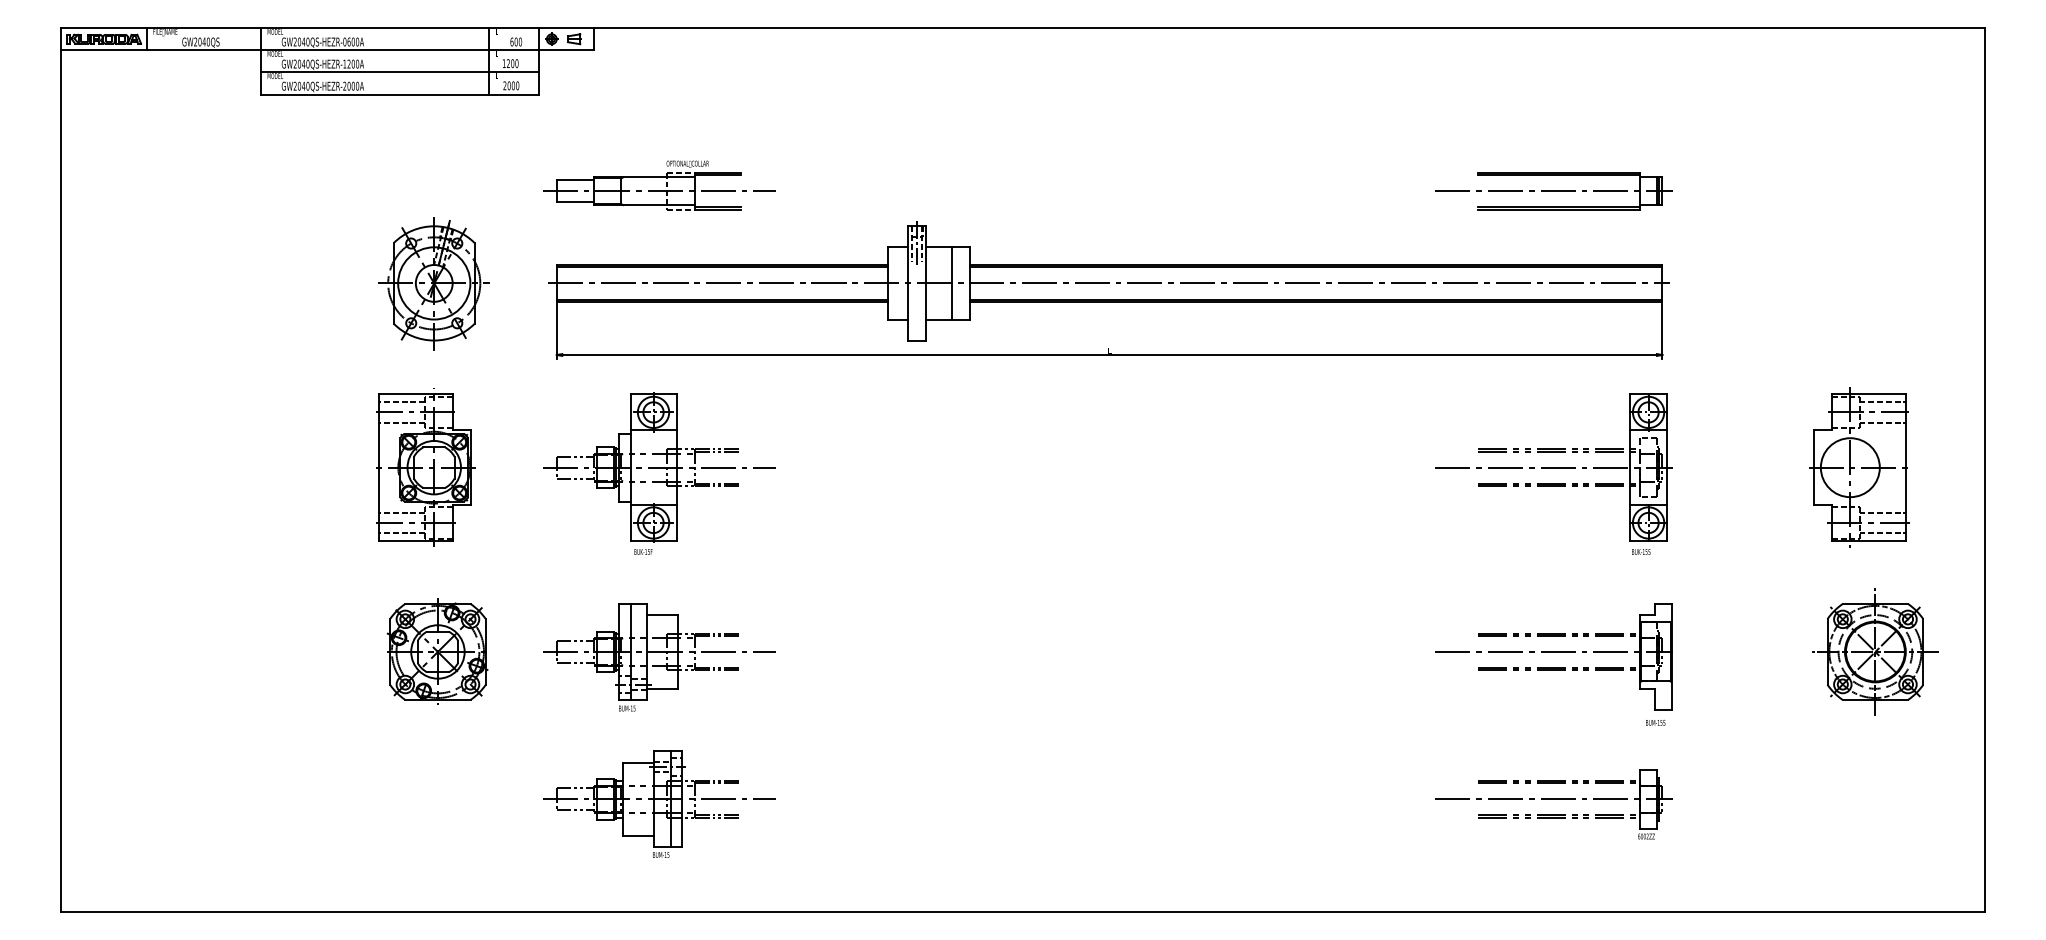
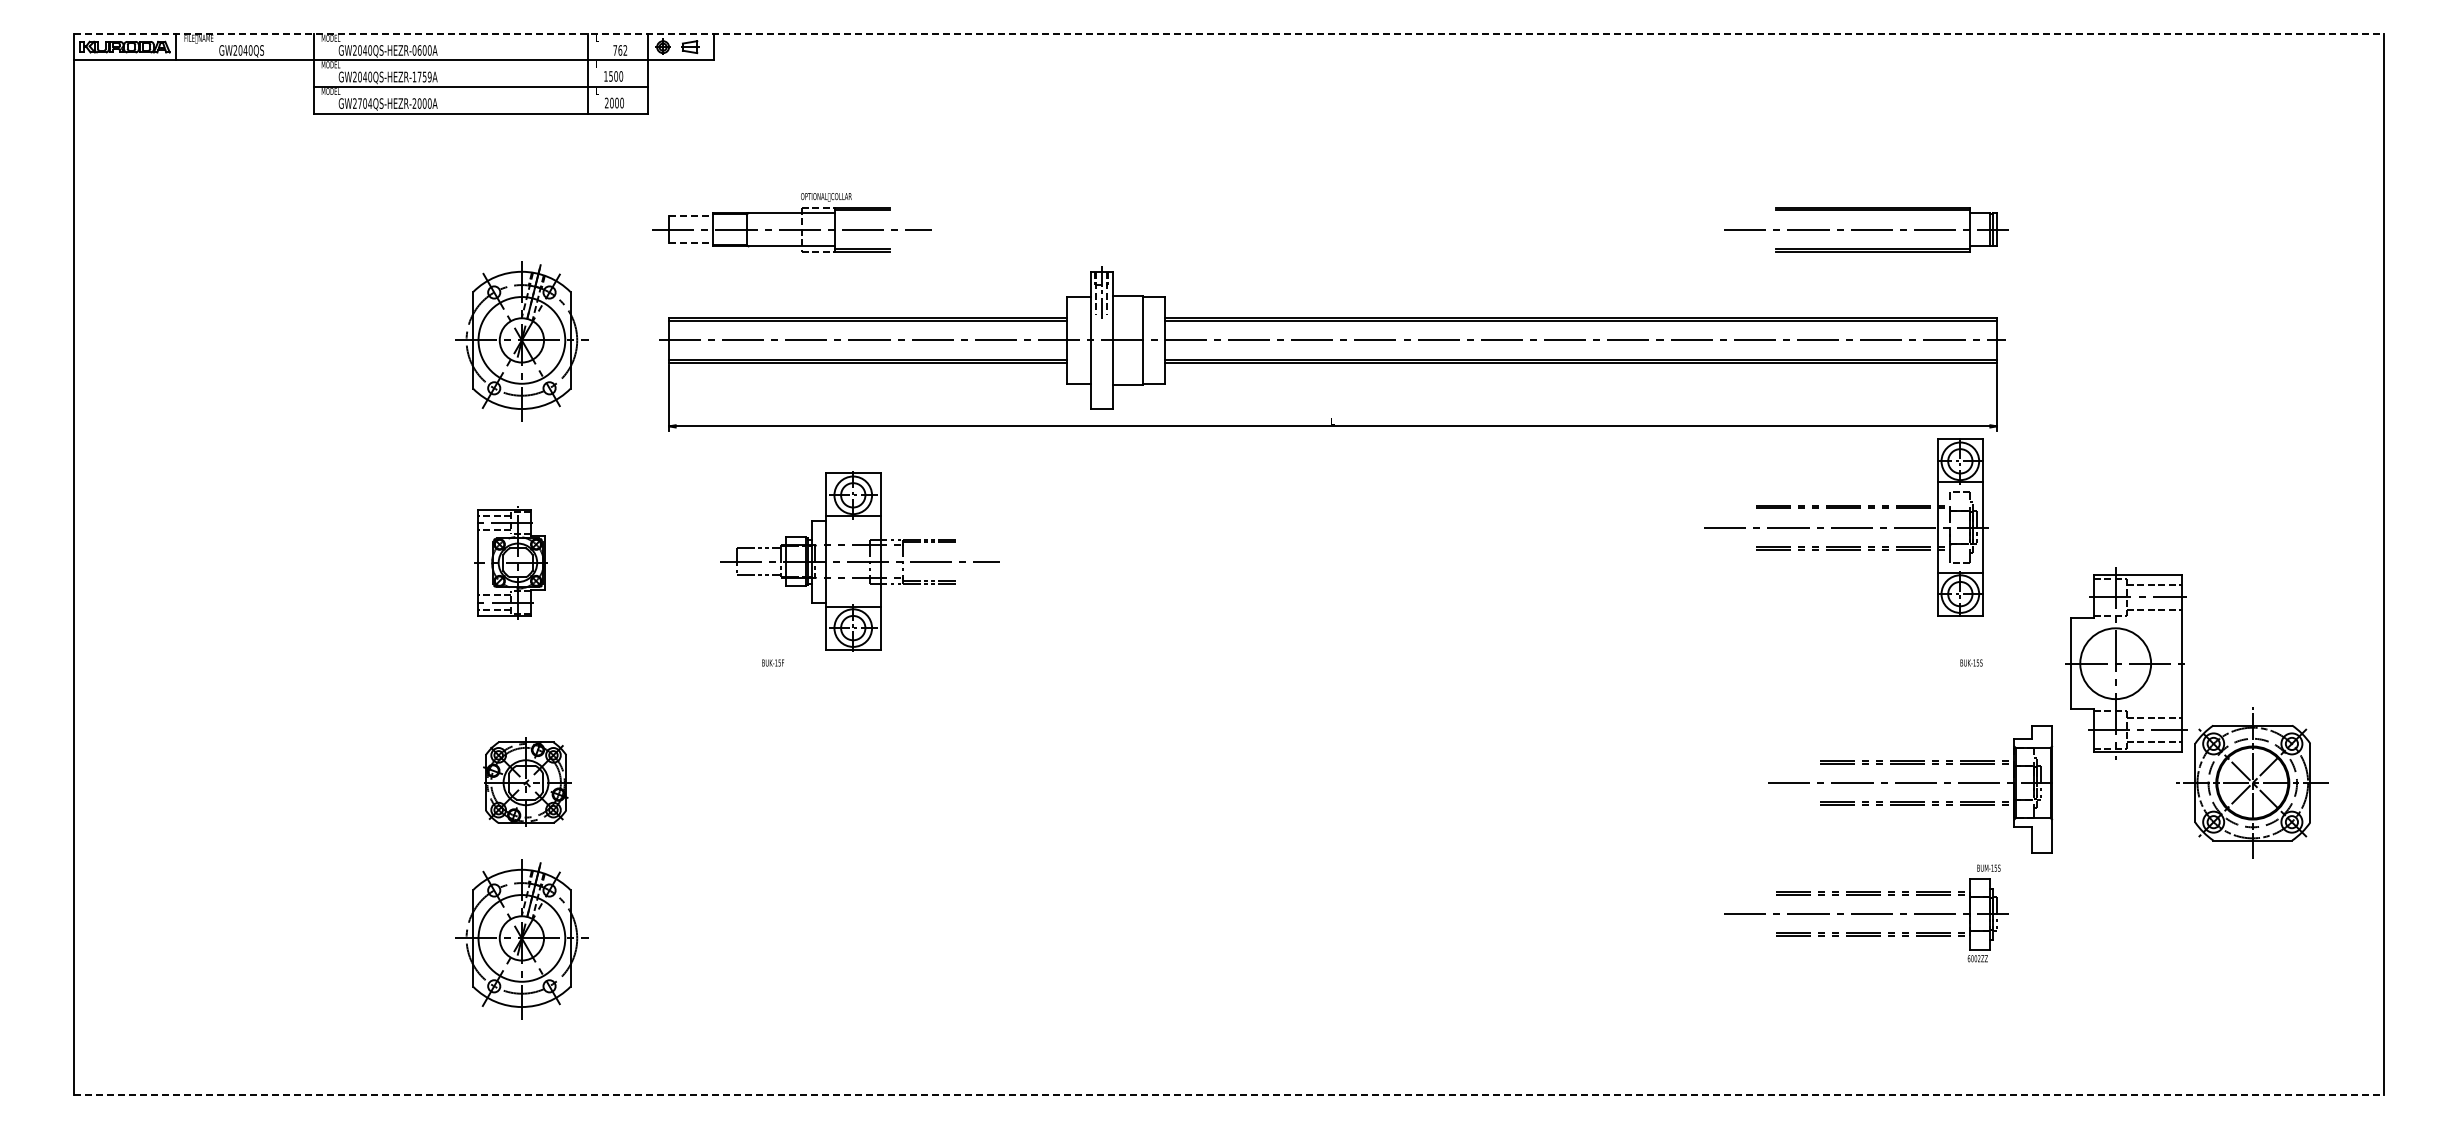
line: (1023, 27) -> (1229, 33), solid -> dashed
text: (516, 42) -> (620, 50), 600 -> 762
text: (353, 63) -> (424, 76), GW2040QS-HEZR-1200A -> GW2040QS-HEZR-1759A
text: (508, 63) -> (610, 76), 1200 -> 1500
text: (304, 86) -> (365, 103), GW2040QS-HEZR-2000A -> GW2704QS-HEZR-2000A
line: (575, 180) -> (691, 216), solid -> dashed
line: (575, 202) -> (691, 243), solid -> dashed
part: (658, 467) -> (859, 561), moved
part: (1553, 467) -> (1846, 527), moved
part: (1859, 467) -> (2126, 663), moved
part: (425, 470) -> (511, 564), size x0.6
part: (437, 650) -> (525, 781), size x0.7
part: (658, 657) -> (791, 789), removed
part: (1553, 657) -> (1910, 789), moved
part: (433, 782) -> (521, 939), added
part: (658, 804) -> (791, 966), removed
part: (1553, 804) -> (1866, 920), moved
line: (1023, 912) -> (1229, 1095), solid -> dashed

